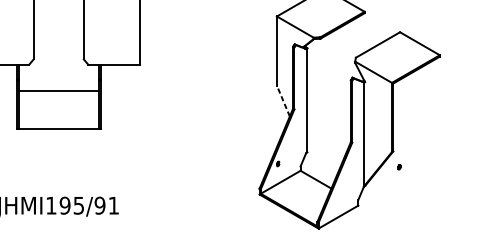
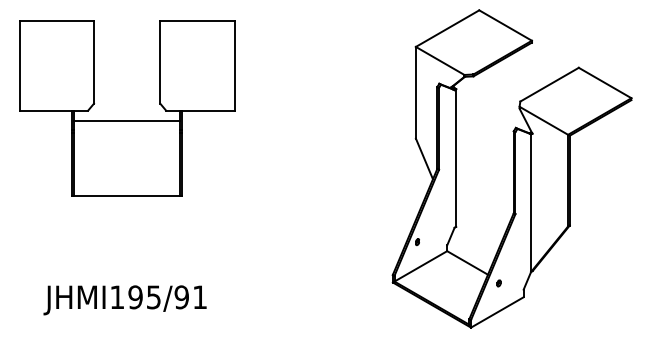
line: (59, 90) -> (127, 121), moved
line: (283, 100) -> (424, 158), dashed -> solid
part: (399, 167) -> (498, 283), moved

